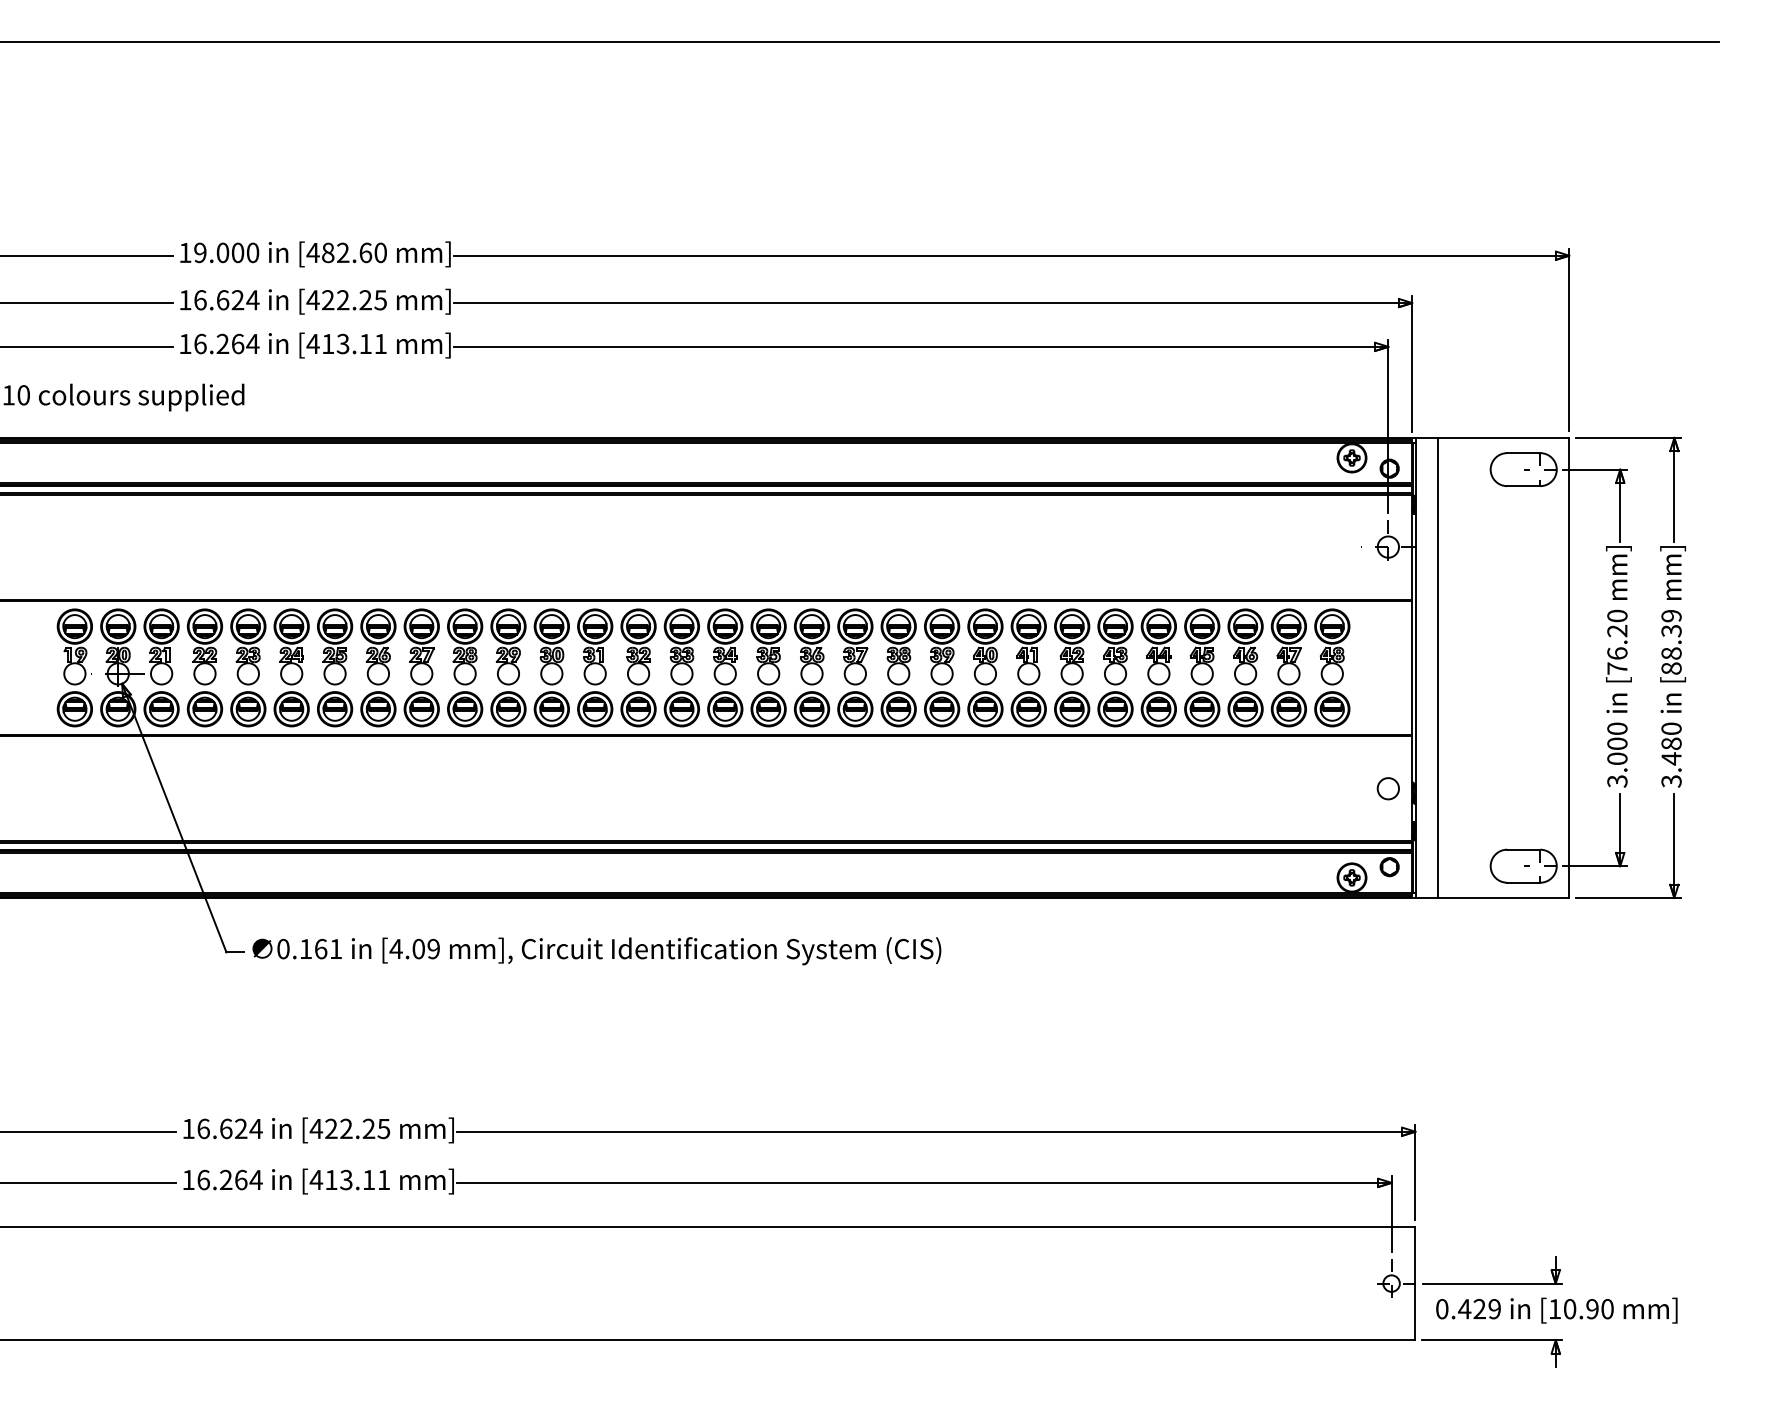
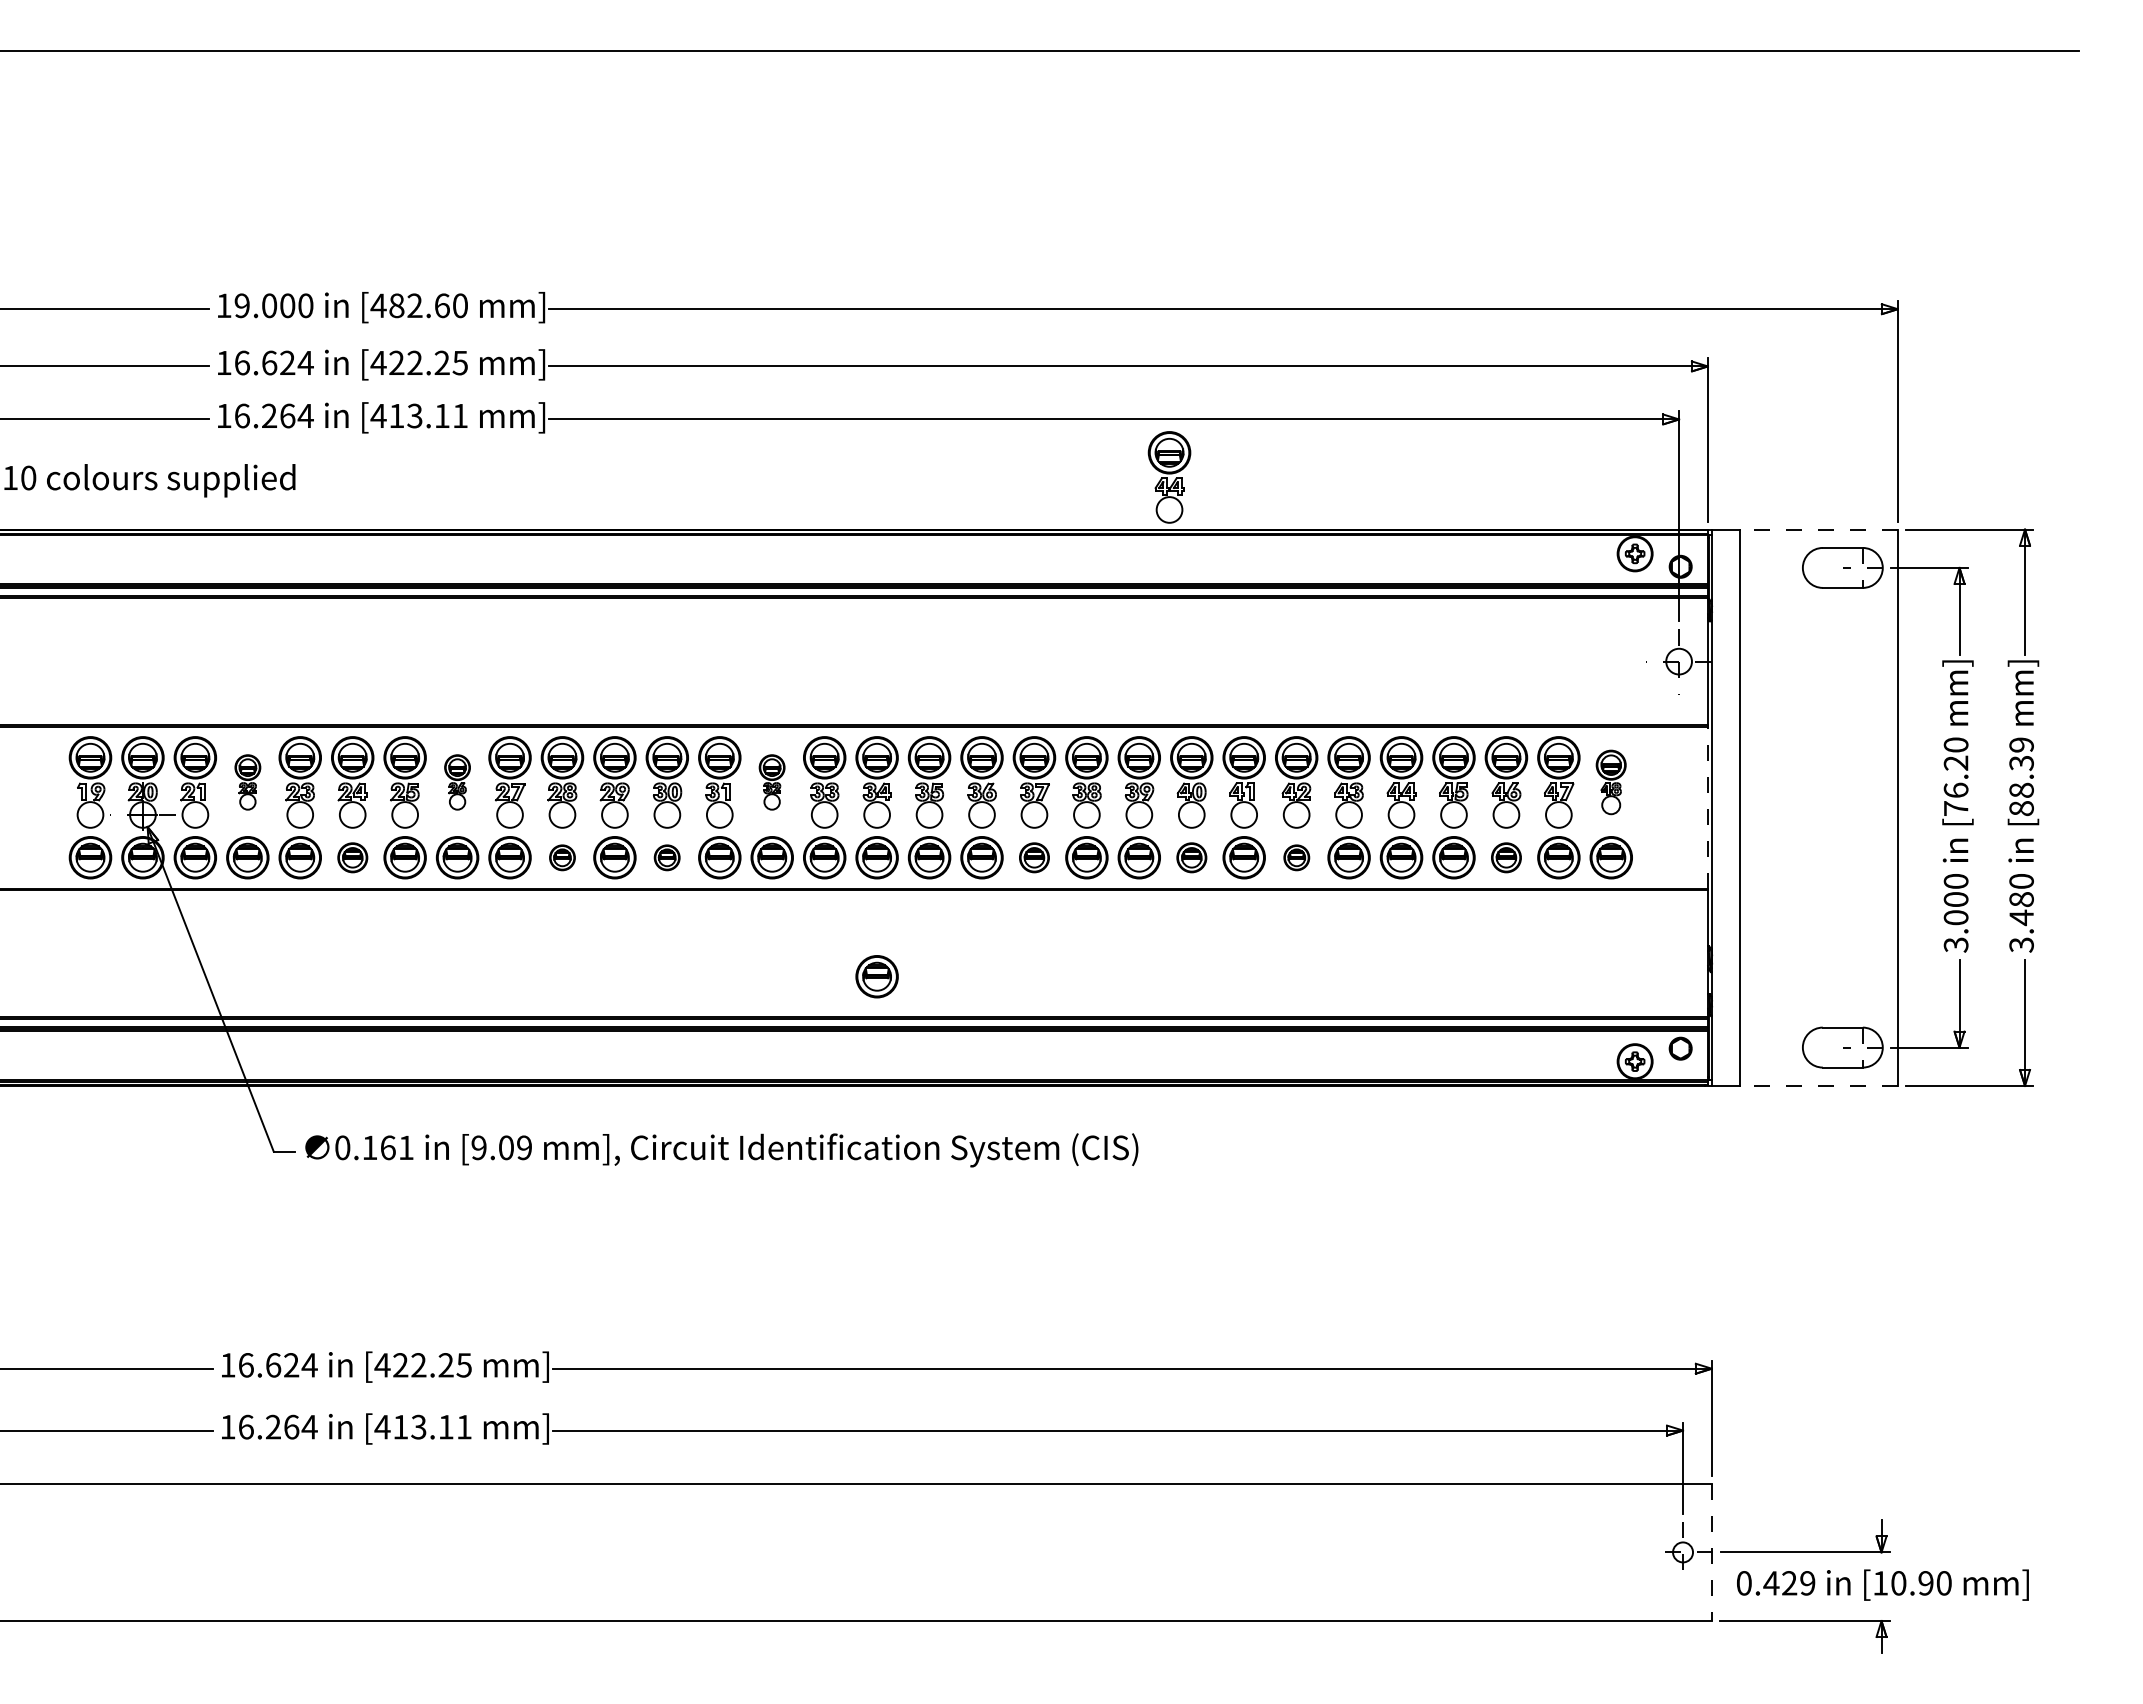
part: (967, 394) -> (1169, 477), added
line: (1503, 437) -> (1818, 529), solid -> dashed
part: (204, 647) -> (247, 782), size x0.6
part: (378, 647) -> (457, 782), size x0.6
part: (637, 647) -> (771, 782), size x0.6
part: (1331, 647) -> (1610, 782), size x0.7
line: (1411, 667) -> (1707, 807), solid -> dashed
part: (291, 709) -> (352, 857), size x0.7
part: (465, 709) -> (562, 857), size x0.6
part: (551, 709) -> (666, 857), size x0.6
part: (855, 709) -> (1034, 857), size x0.7
part: (985, 709) -> (1191, 857), size x0.7
part: (1072, 709) -> (1296, 857), size x0.6
part: (1245, 709) -> (1506, 857), size x0.7
circle: (1387, 788) -> (1678, 953), removed
part: (724, 807) -> (876, 976), added
line: (1503, 897) -> (1818, 1085), solid -> dashed
text: (395, 948) -> (478, 1147), [4.09 -> [9.09
line: (1415, 1283) -> (1711, 1552), solid -> dashed

